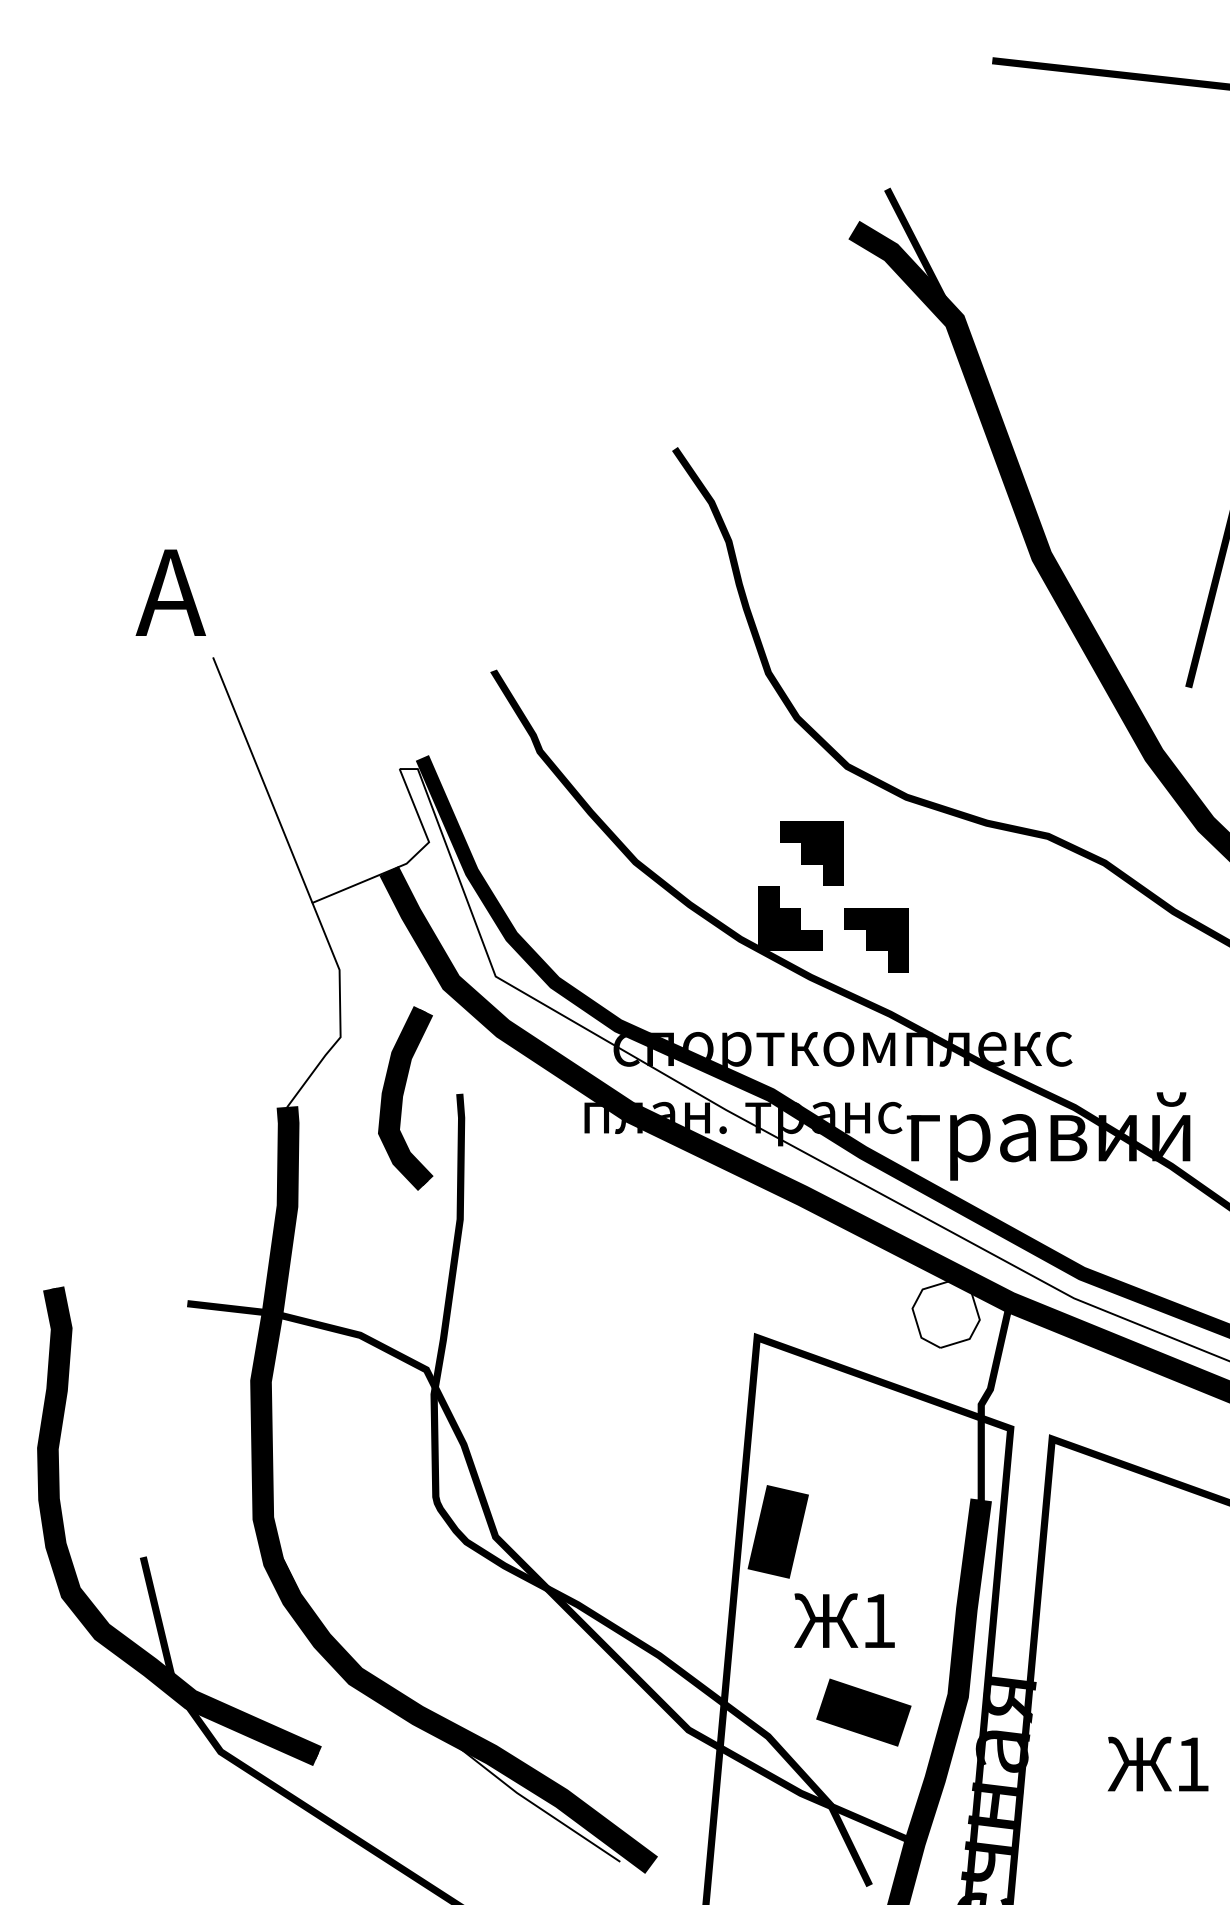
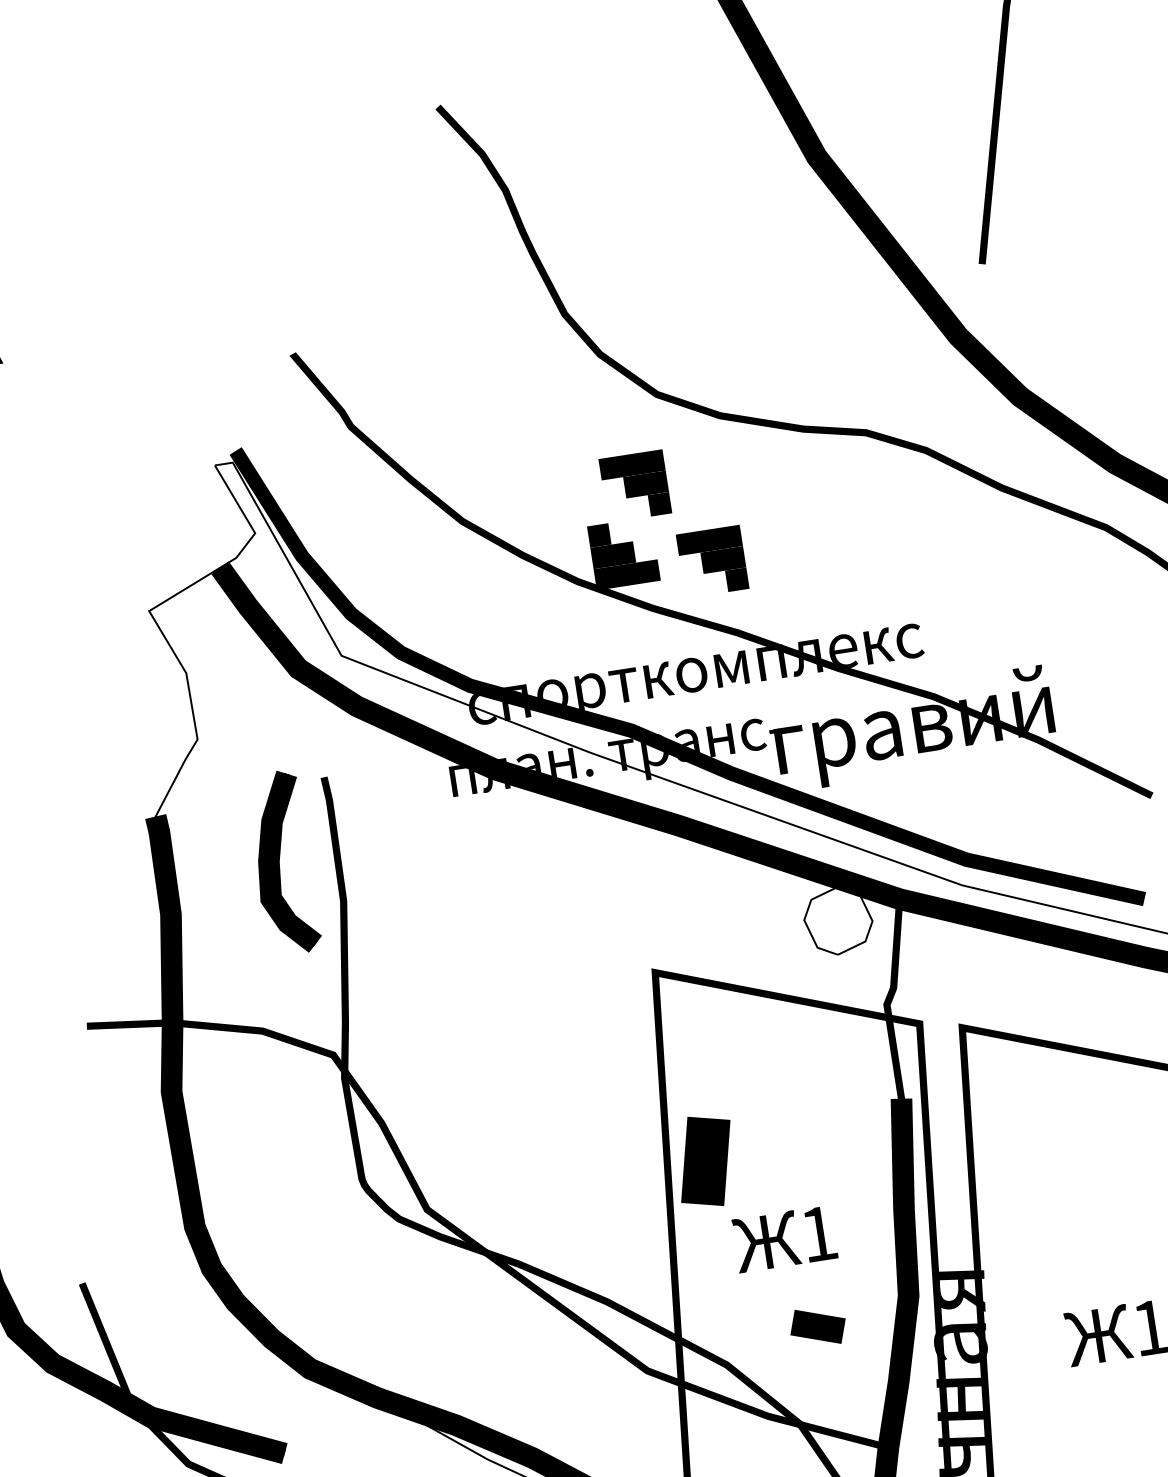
line: (262, 779) -> (80, 496), removed
part: (405, 1098) -> (282, 863), moved
part: (863, 1712) -> (817, 1326), size x0.6

